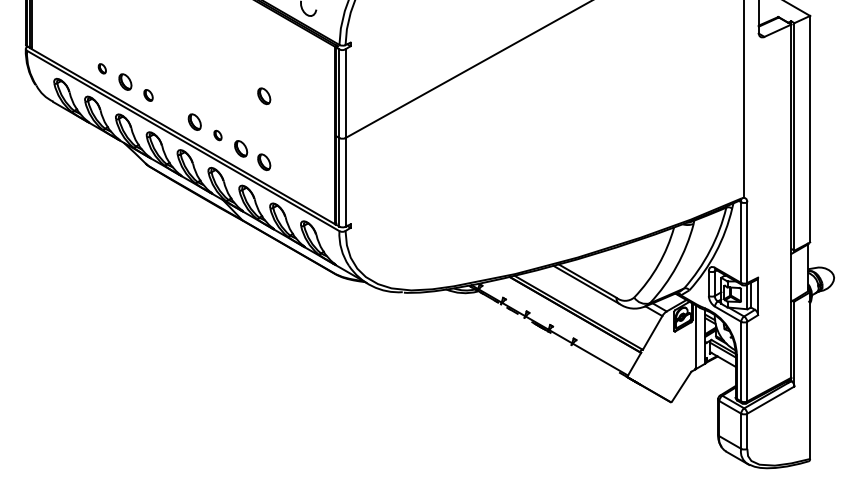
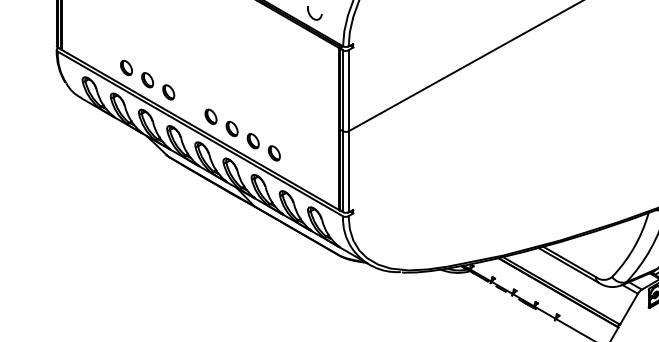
part: (102, 68) -> (126, 67), size x1.67
part: (148, 95) -> (168, 92), size x1.43
part: (264, 96) -> (274, 93), removed
part: (217, 135) -> (231, 128), size x1.67

